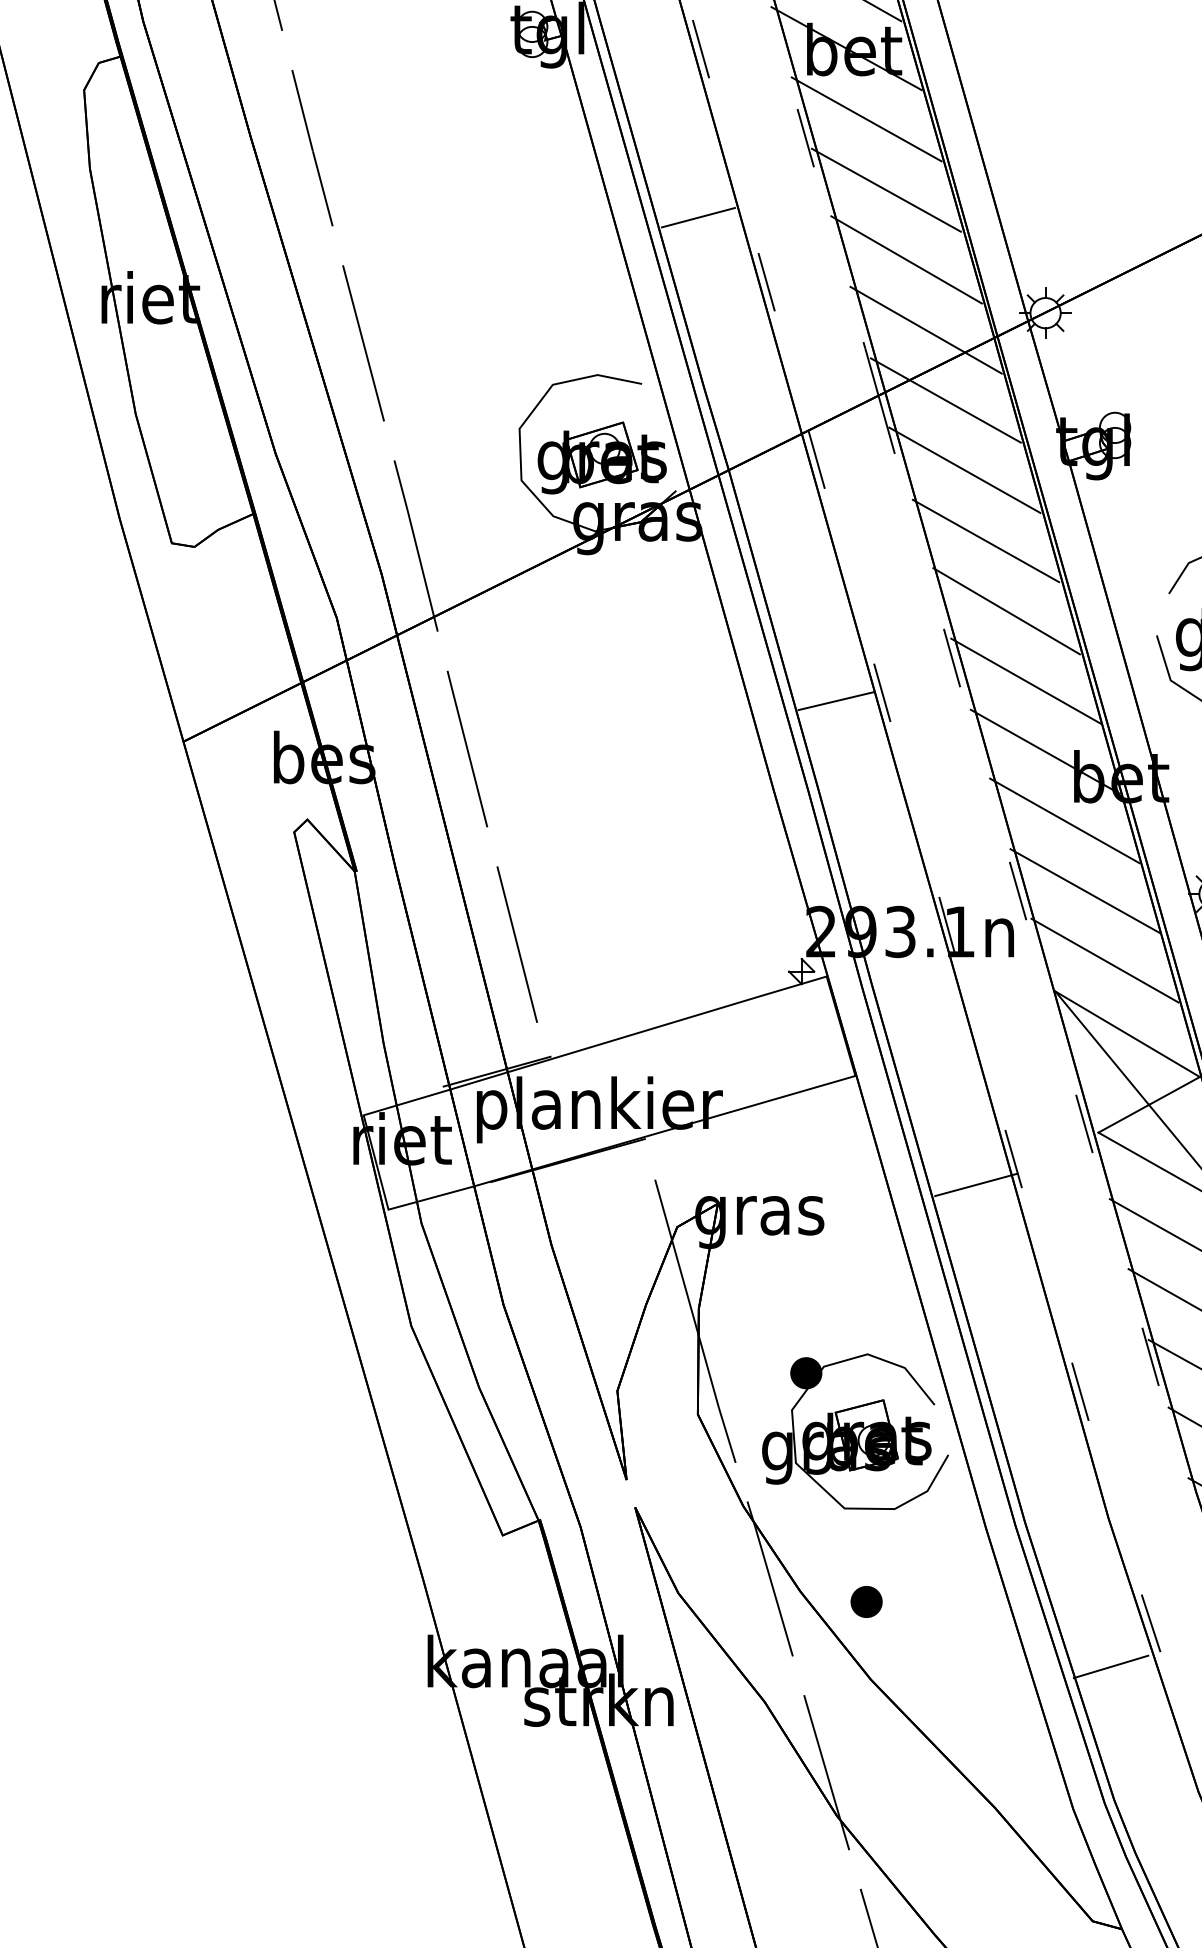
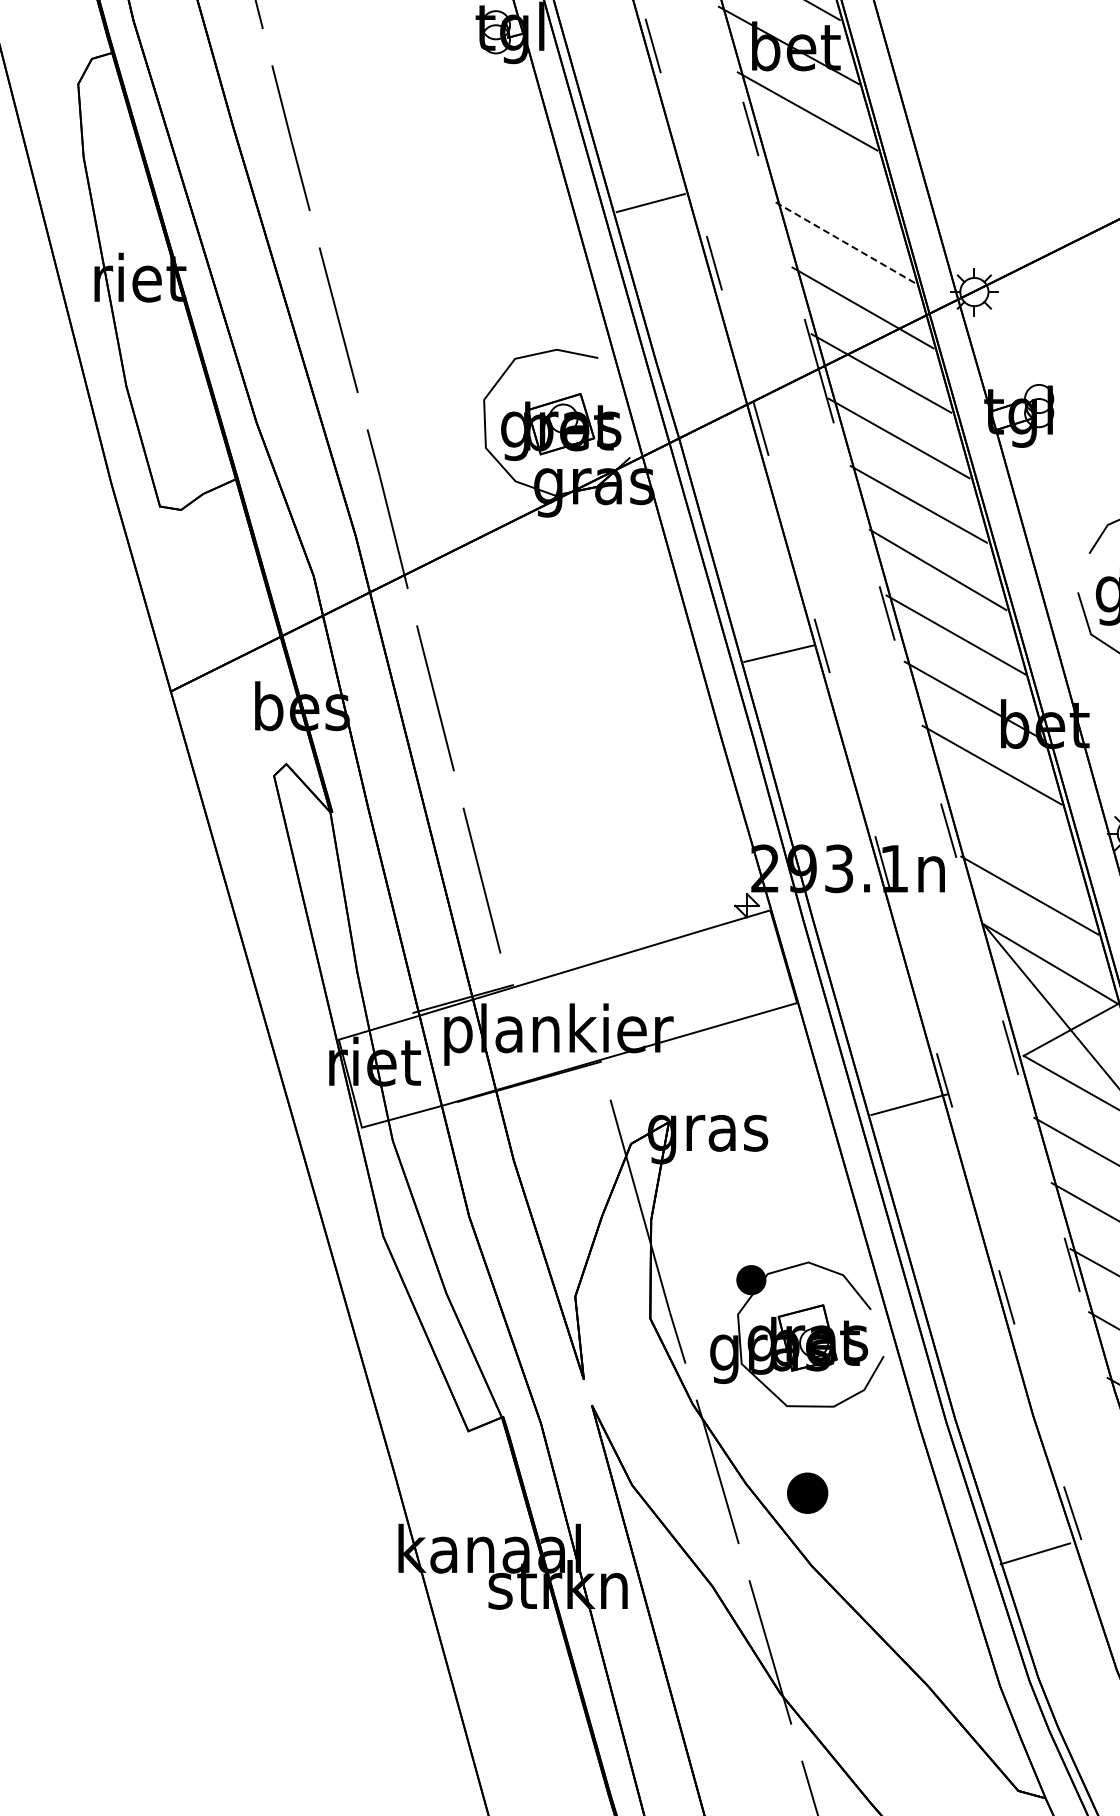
line: (885, 190) -> (825, 177), removed
line: (906, 259) -> (844, 242), solid -> dashed
line: (1085, 890) -> (1011, 830), removed
part: (866, 1602) -> (807, 1493), size x1.4

